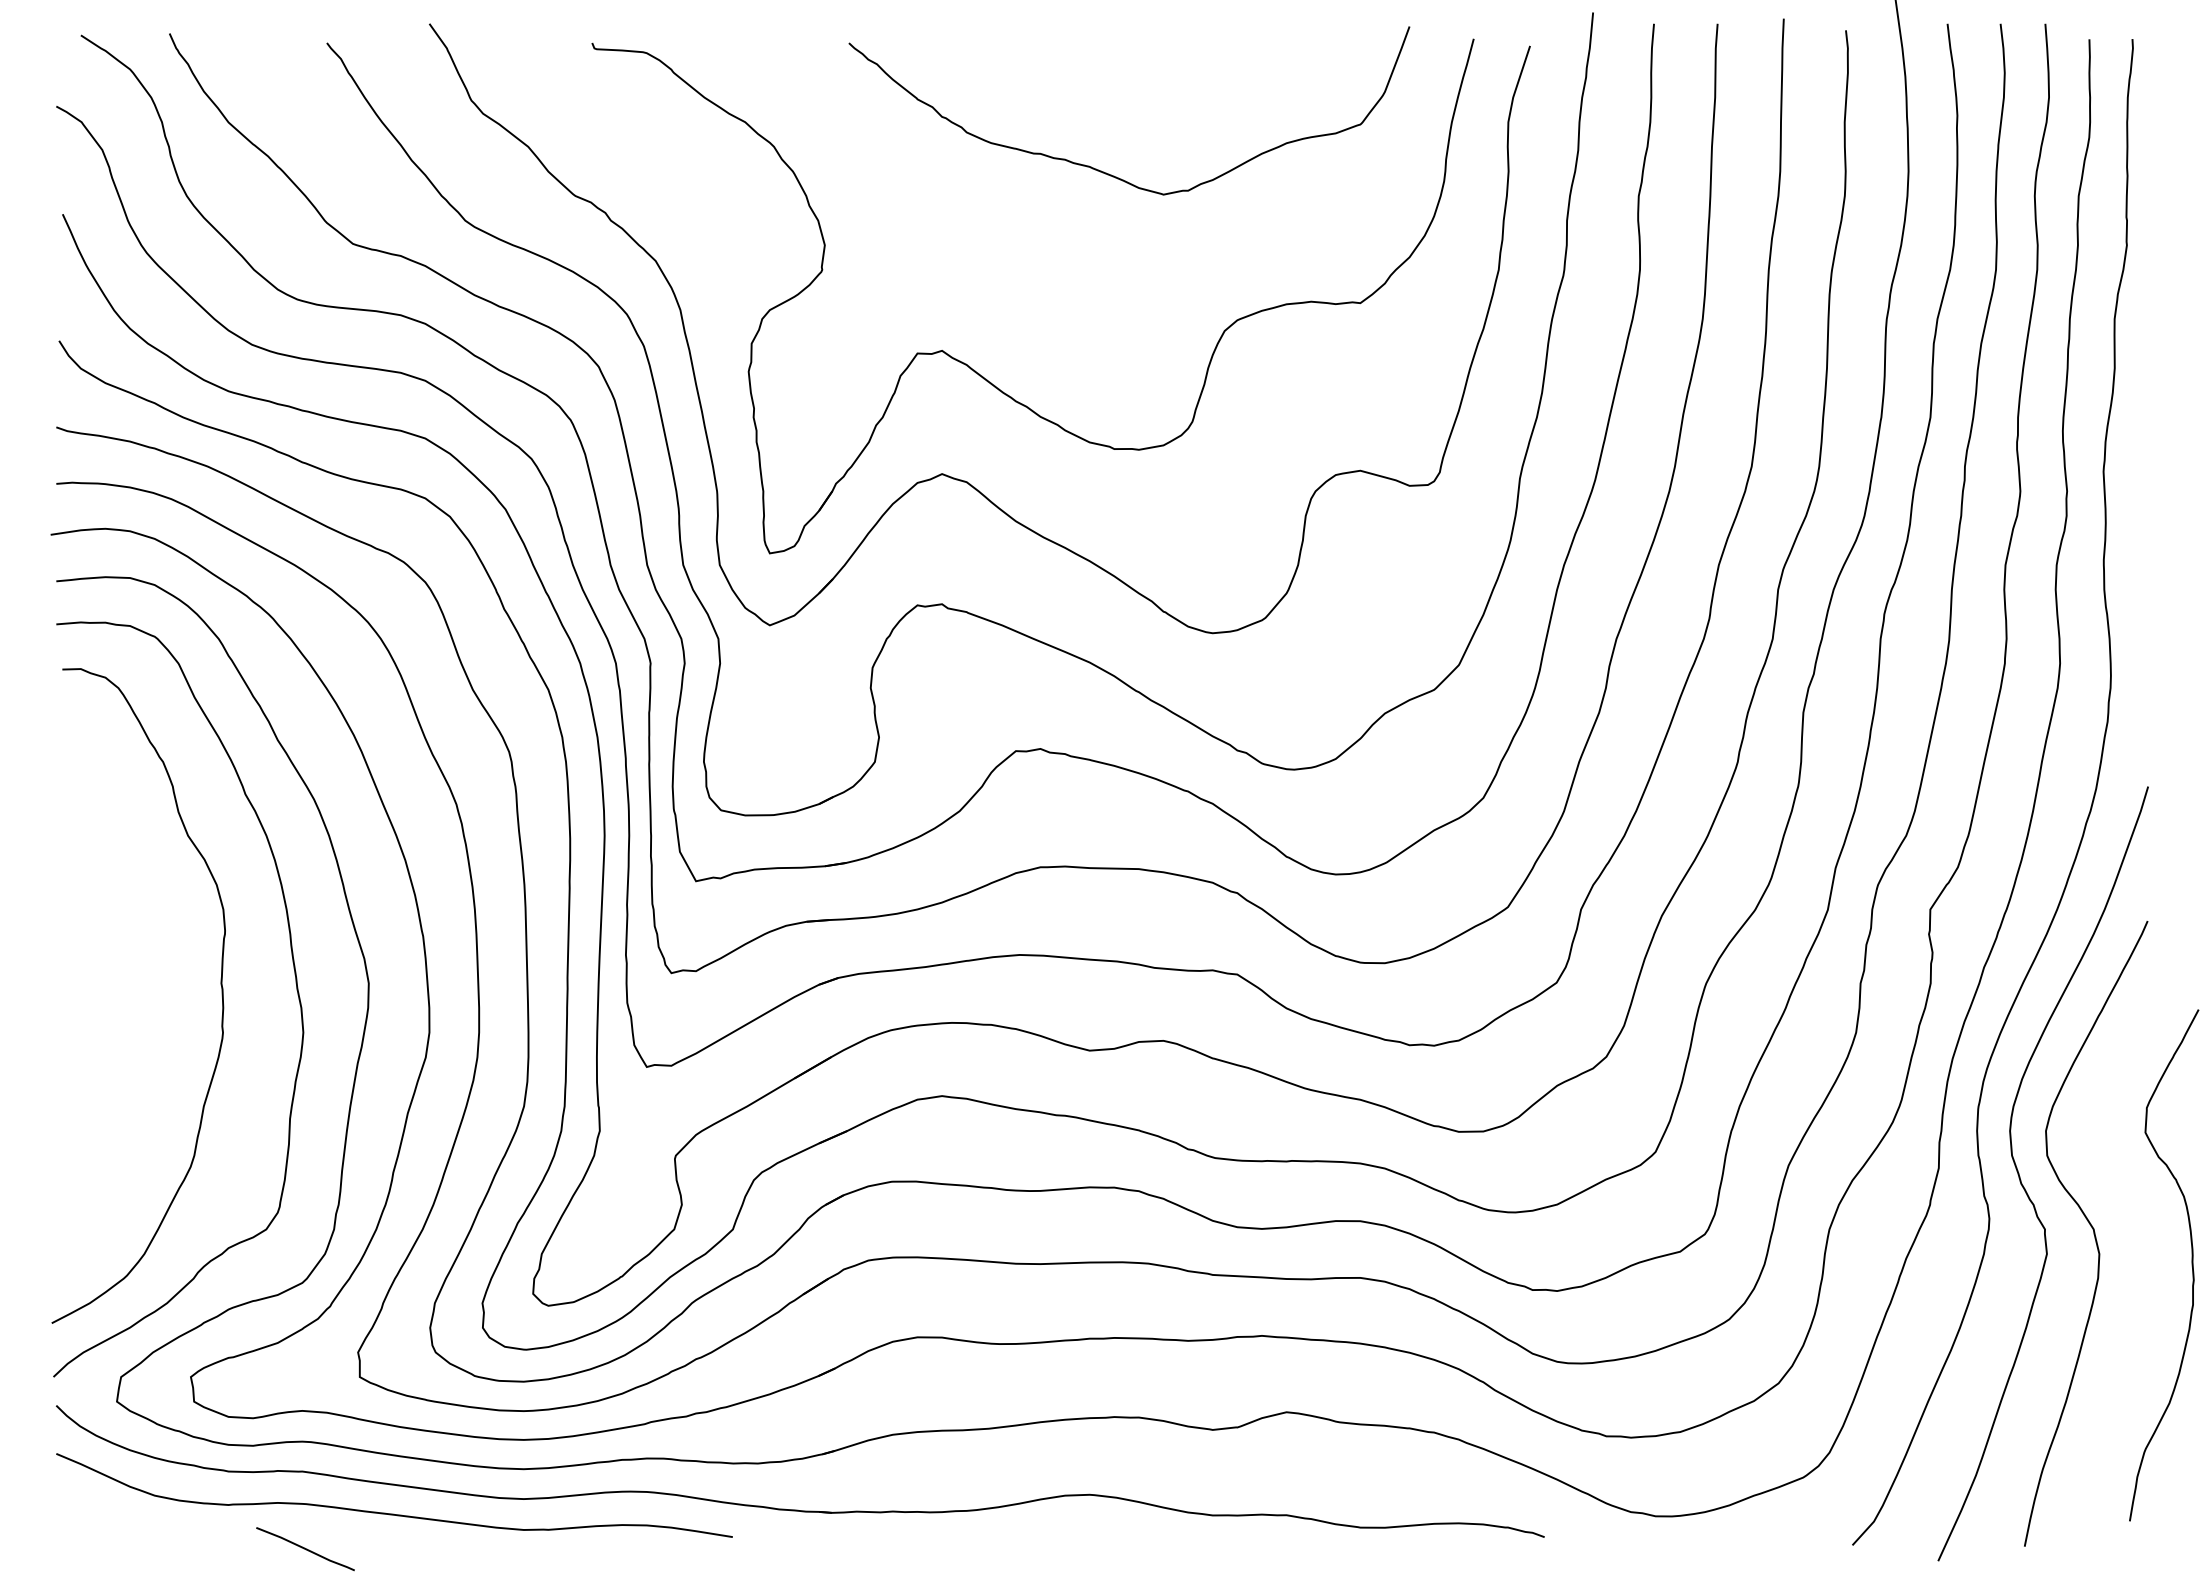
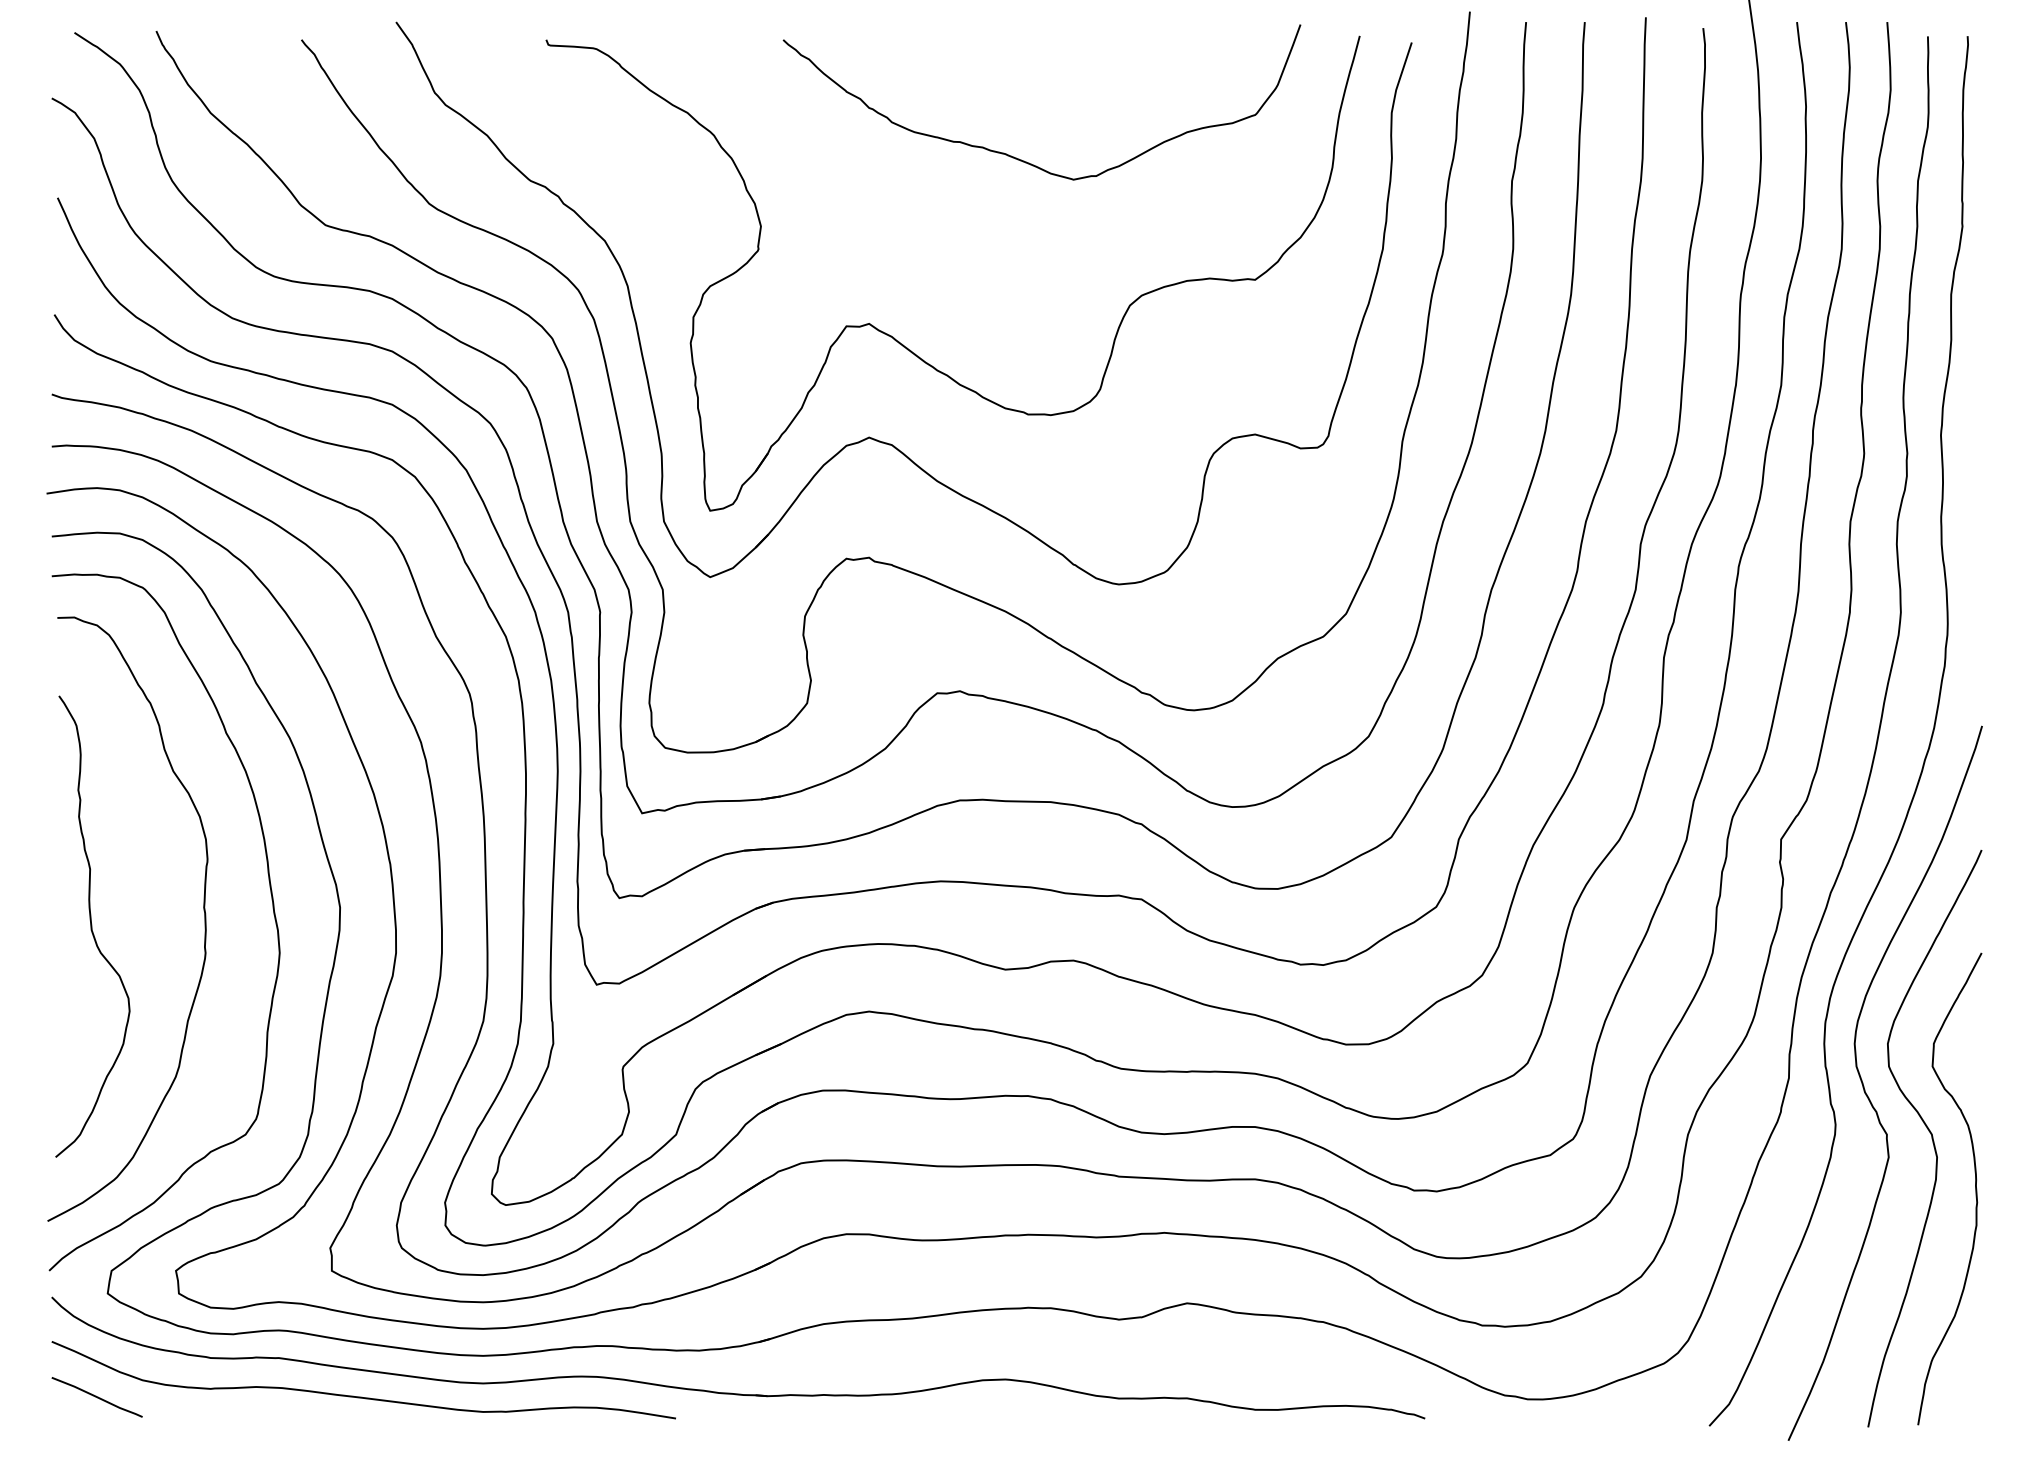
curve: (100, 1003) -> (92, 926), added
curve: (2191, 1265) -> (1975, 1189), moved
curve: (305, 1549) -> (97, 1397), moved

